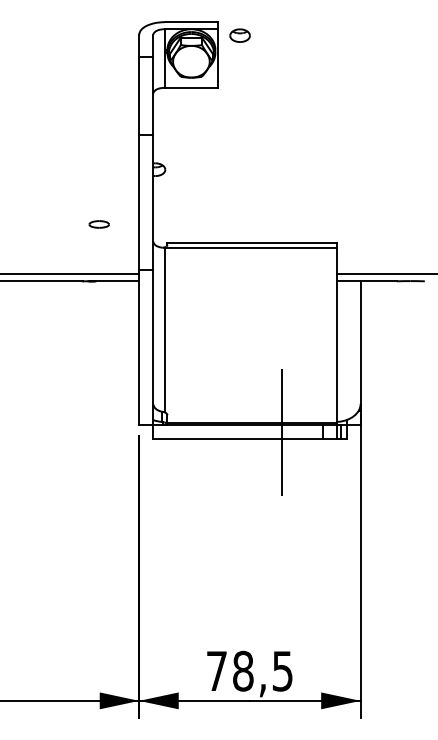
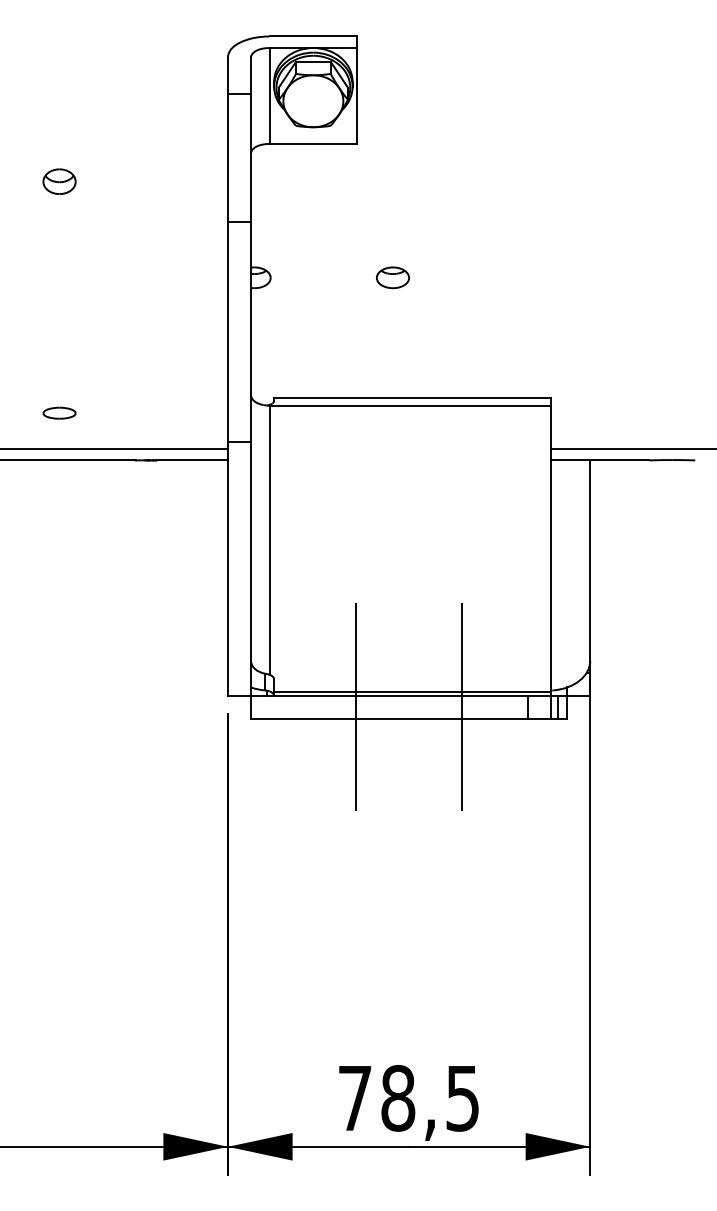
part: (239, 35) -> (392, 277), moved
part: (35, 110) -> (58, 180), added
part: (98, 224) -> (58, 413), moved
line: (217, 431) -> (356, 706), added

